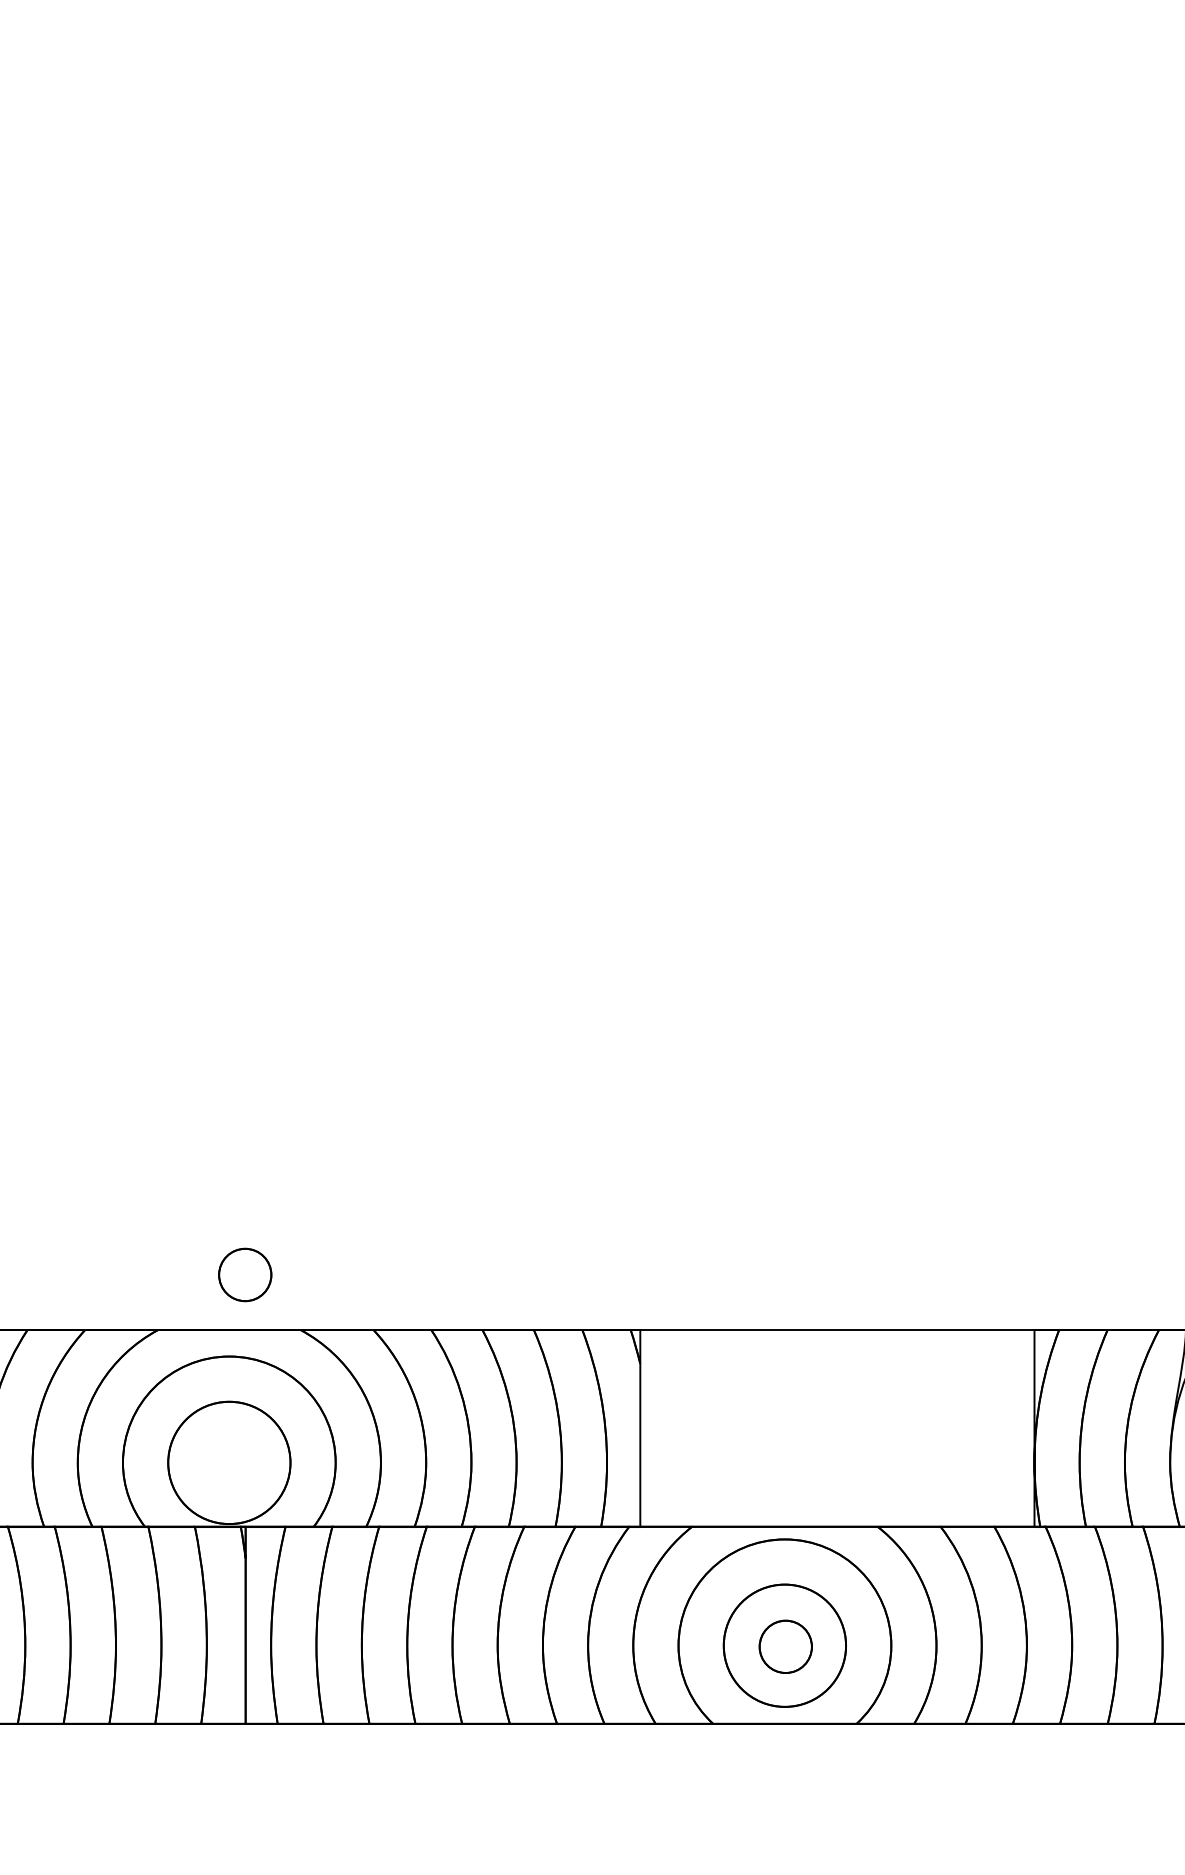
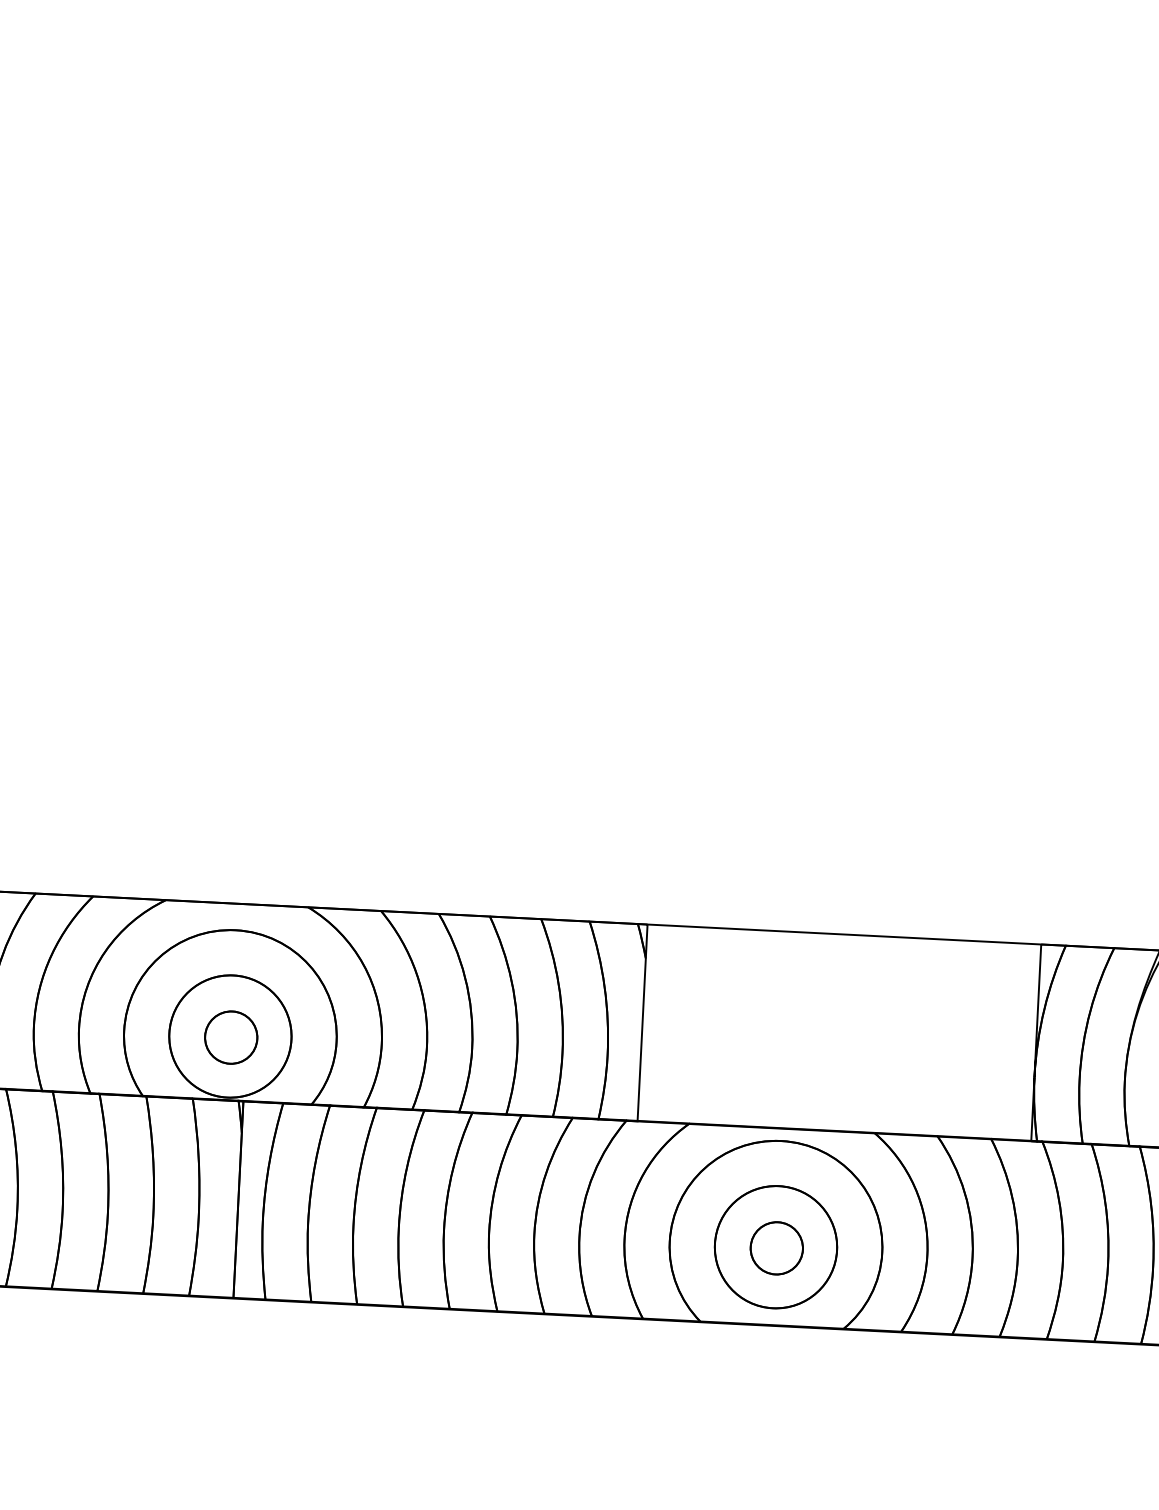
part: (245, 1274) -> (231, 1037), moved

